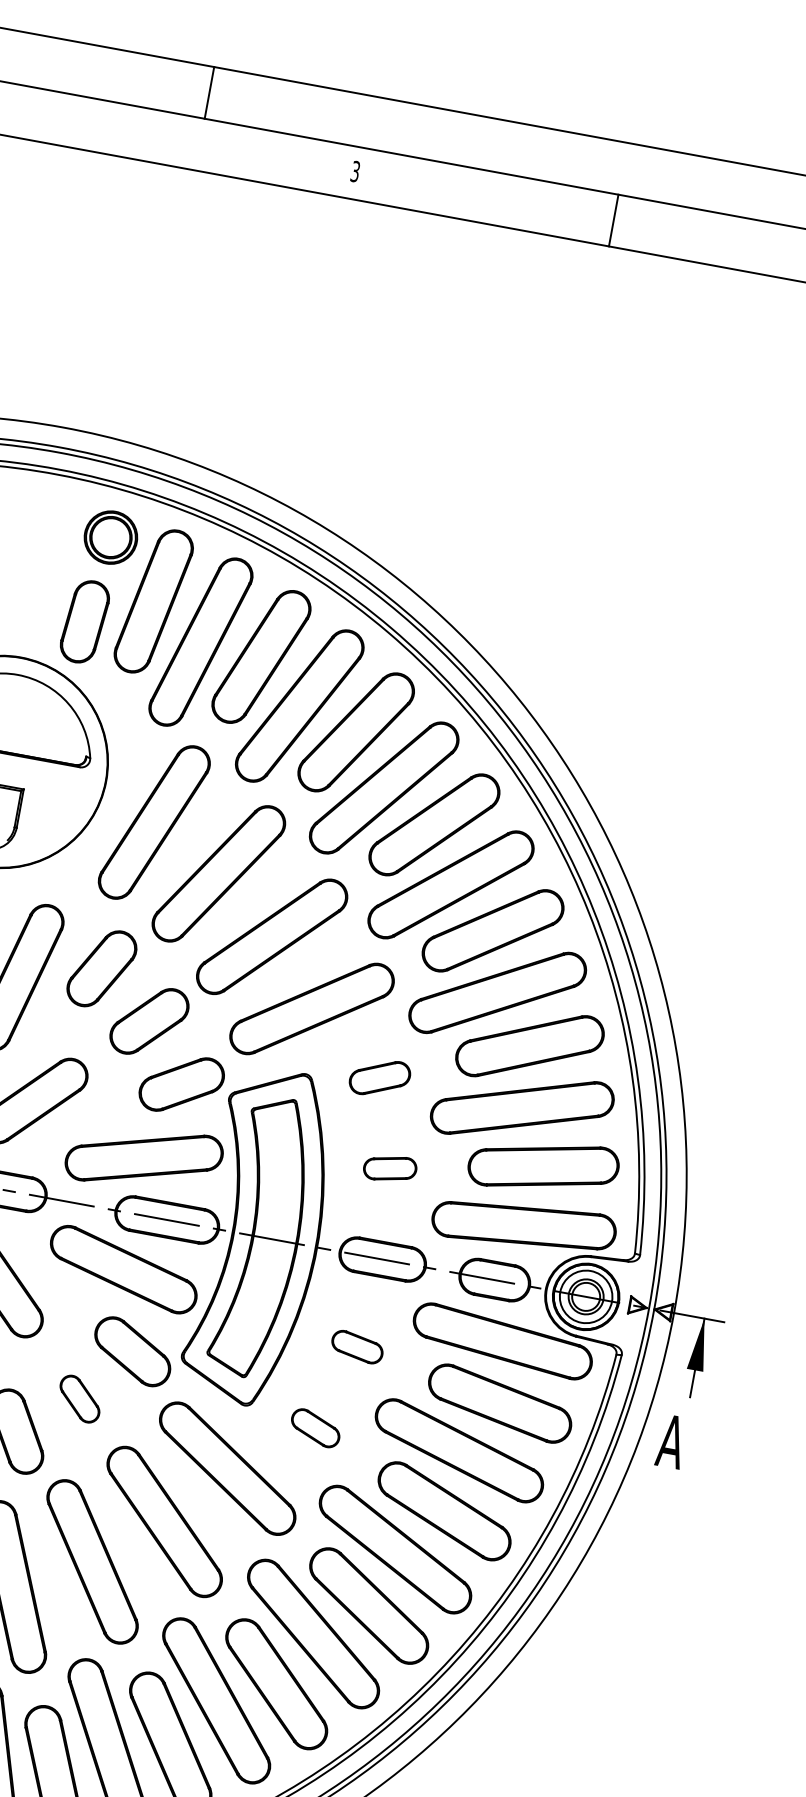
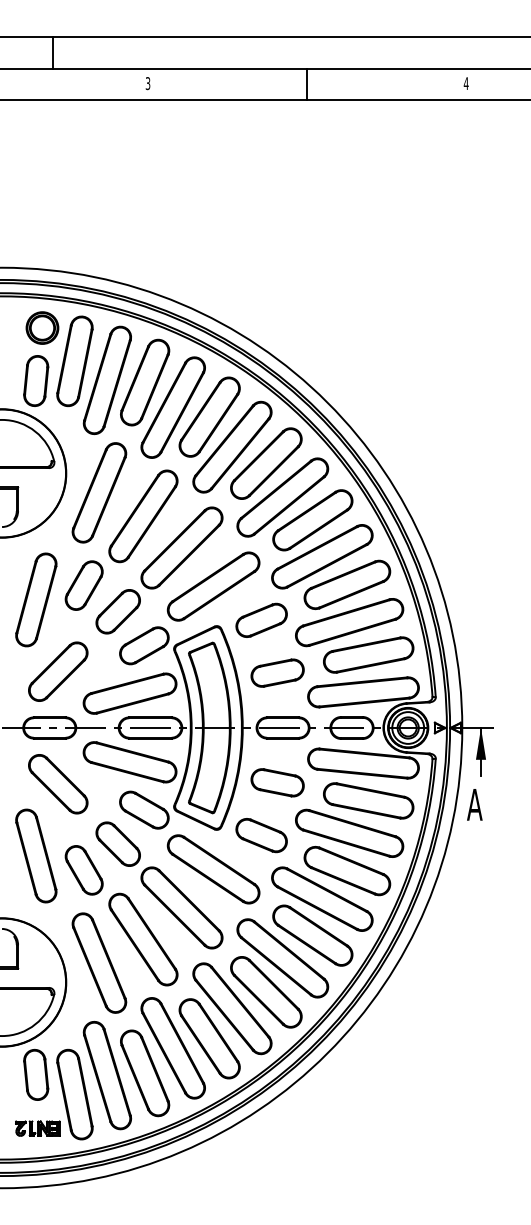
part: (380, 1076) -> (261, 619), size x1.43
part: (390, 1167) -> (277, 672), size x1.67
part: (357, 1346) -> (277, 782), size x1.67
part: (79, 1397) -> (117, 843), size x1.67
part: (315, 1427) -> (261, 835), size x1.67

